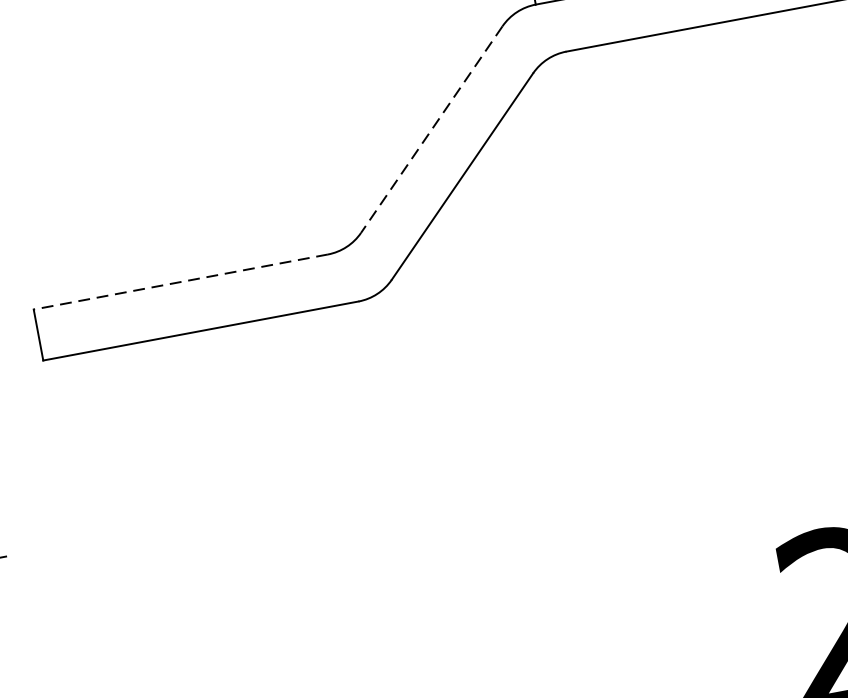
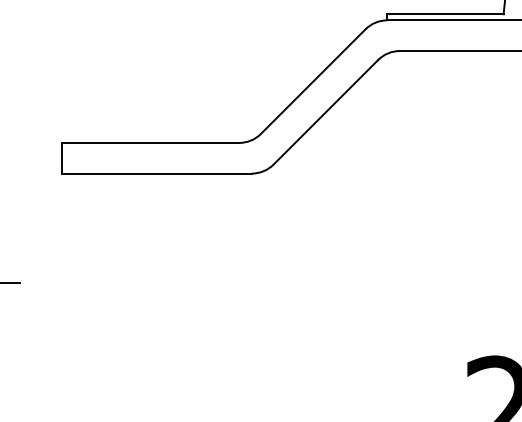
line: (432, 129) -> (313, 81), dashed -> solid
line: (180, 281) -> (150, 142), dashed -> solid

